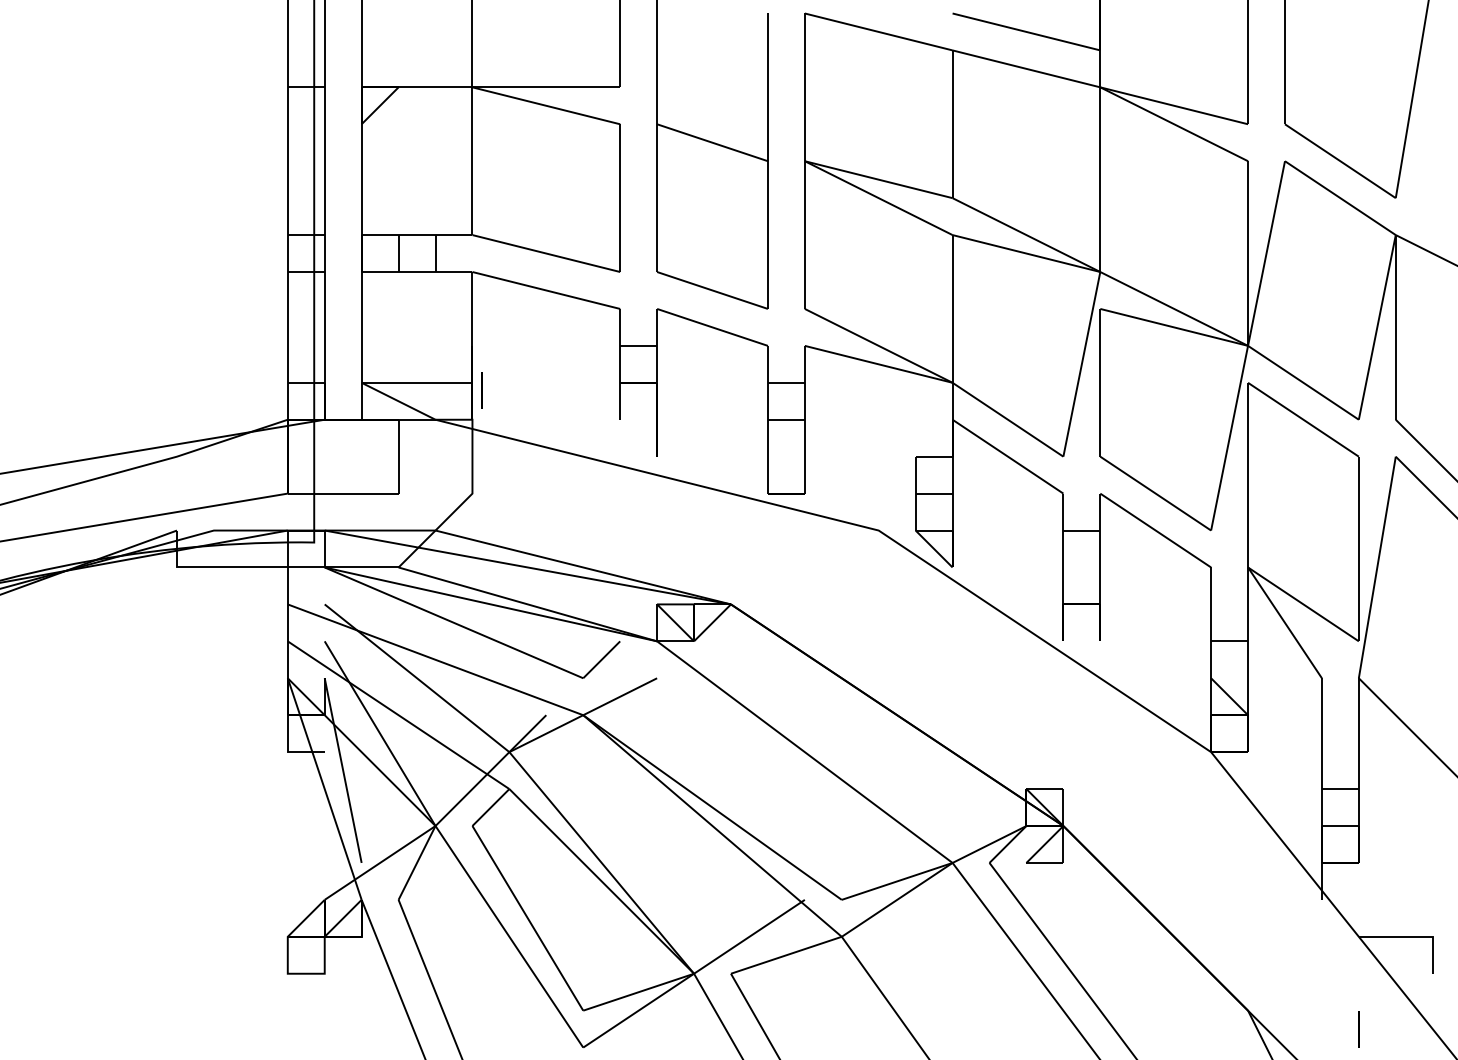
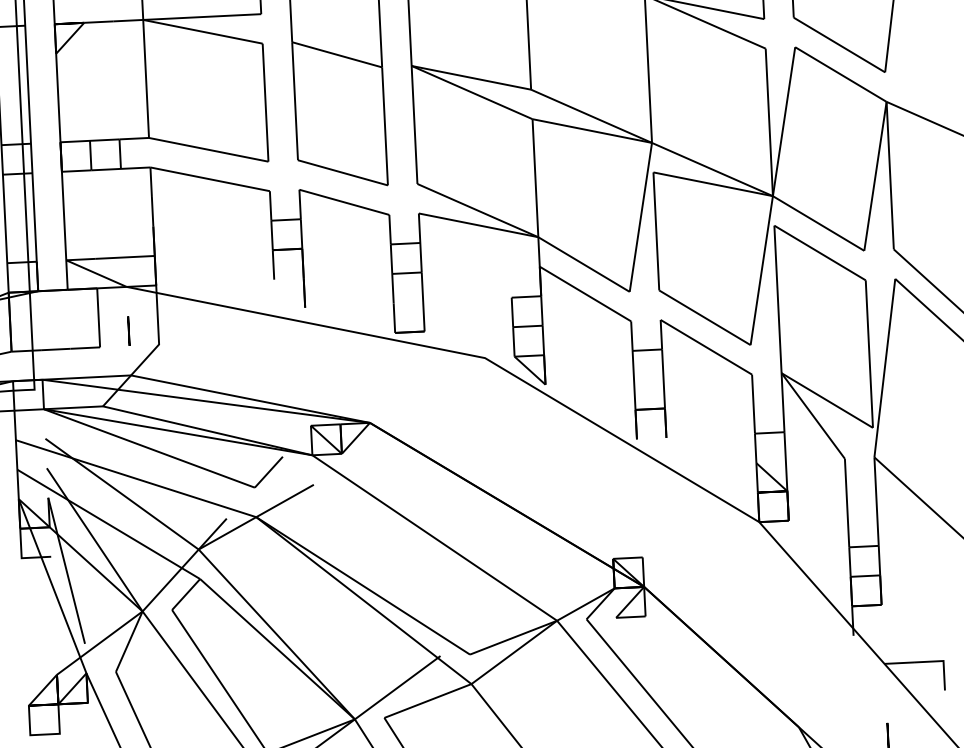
line: (481, 390) -> (128, 331), moved

